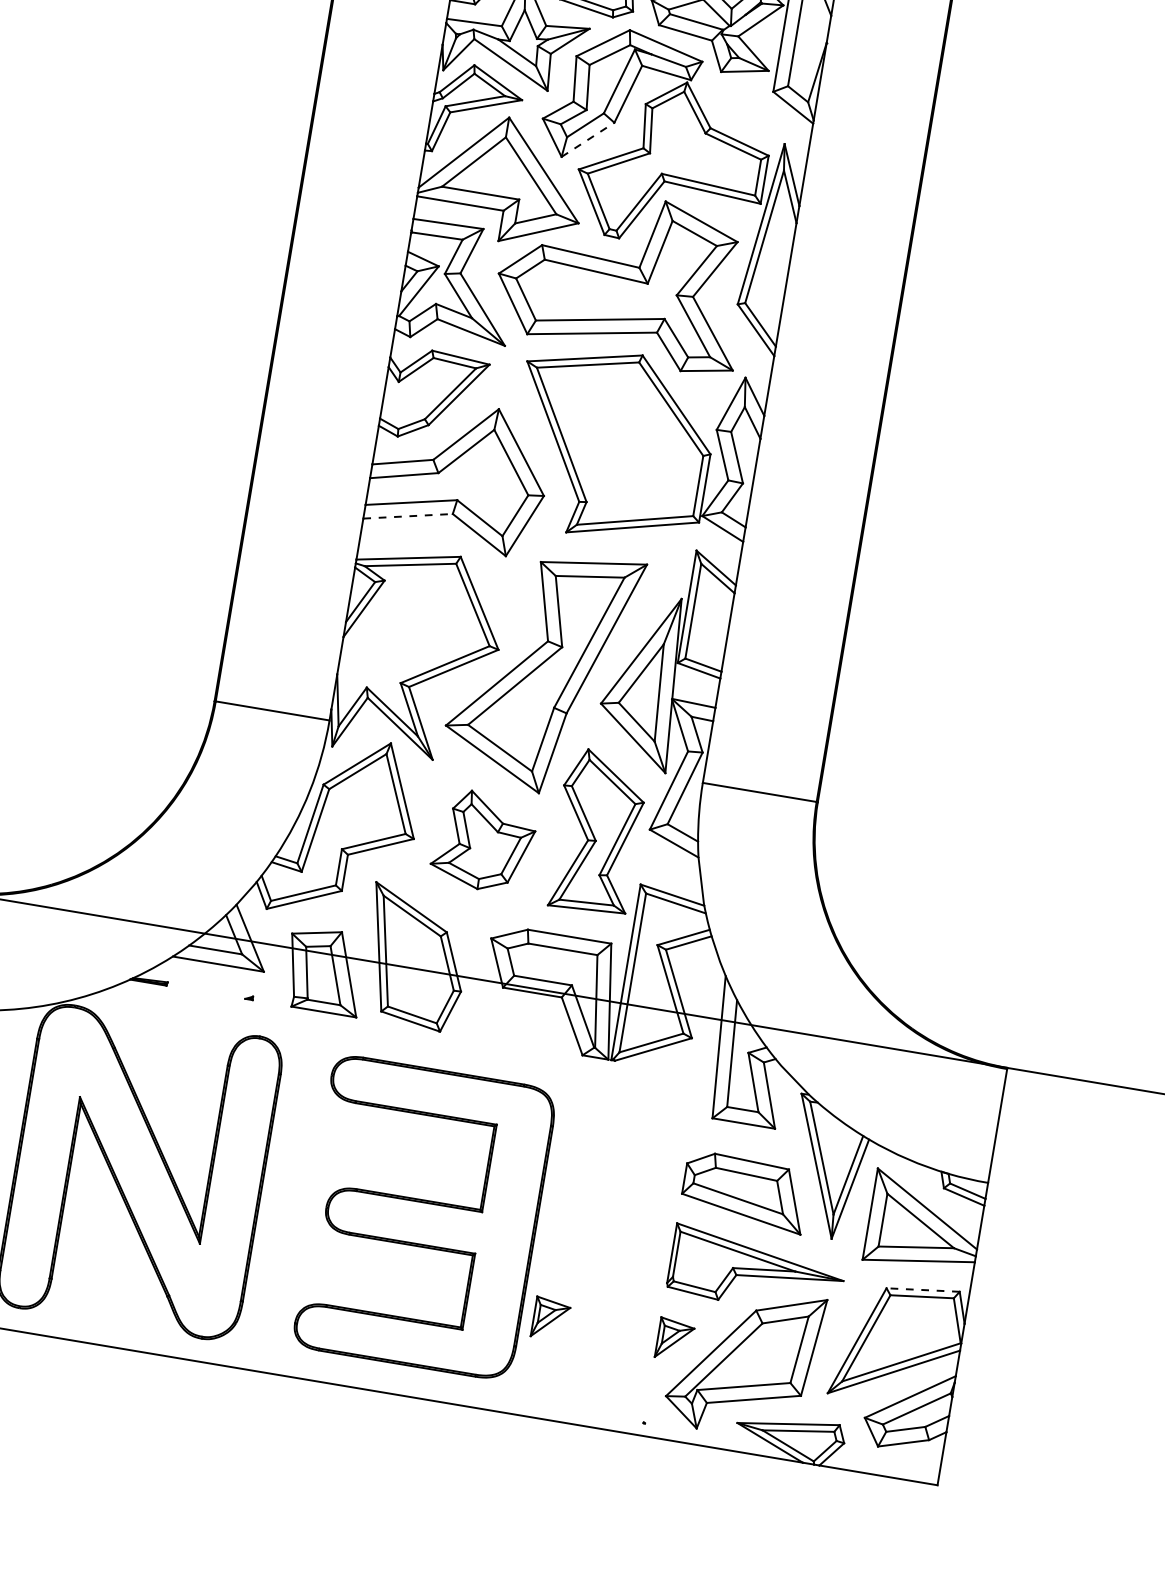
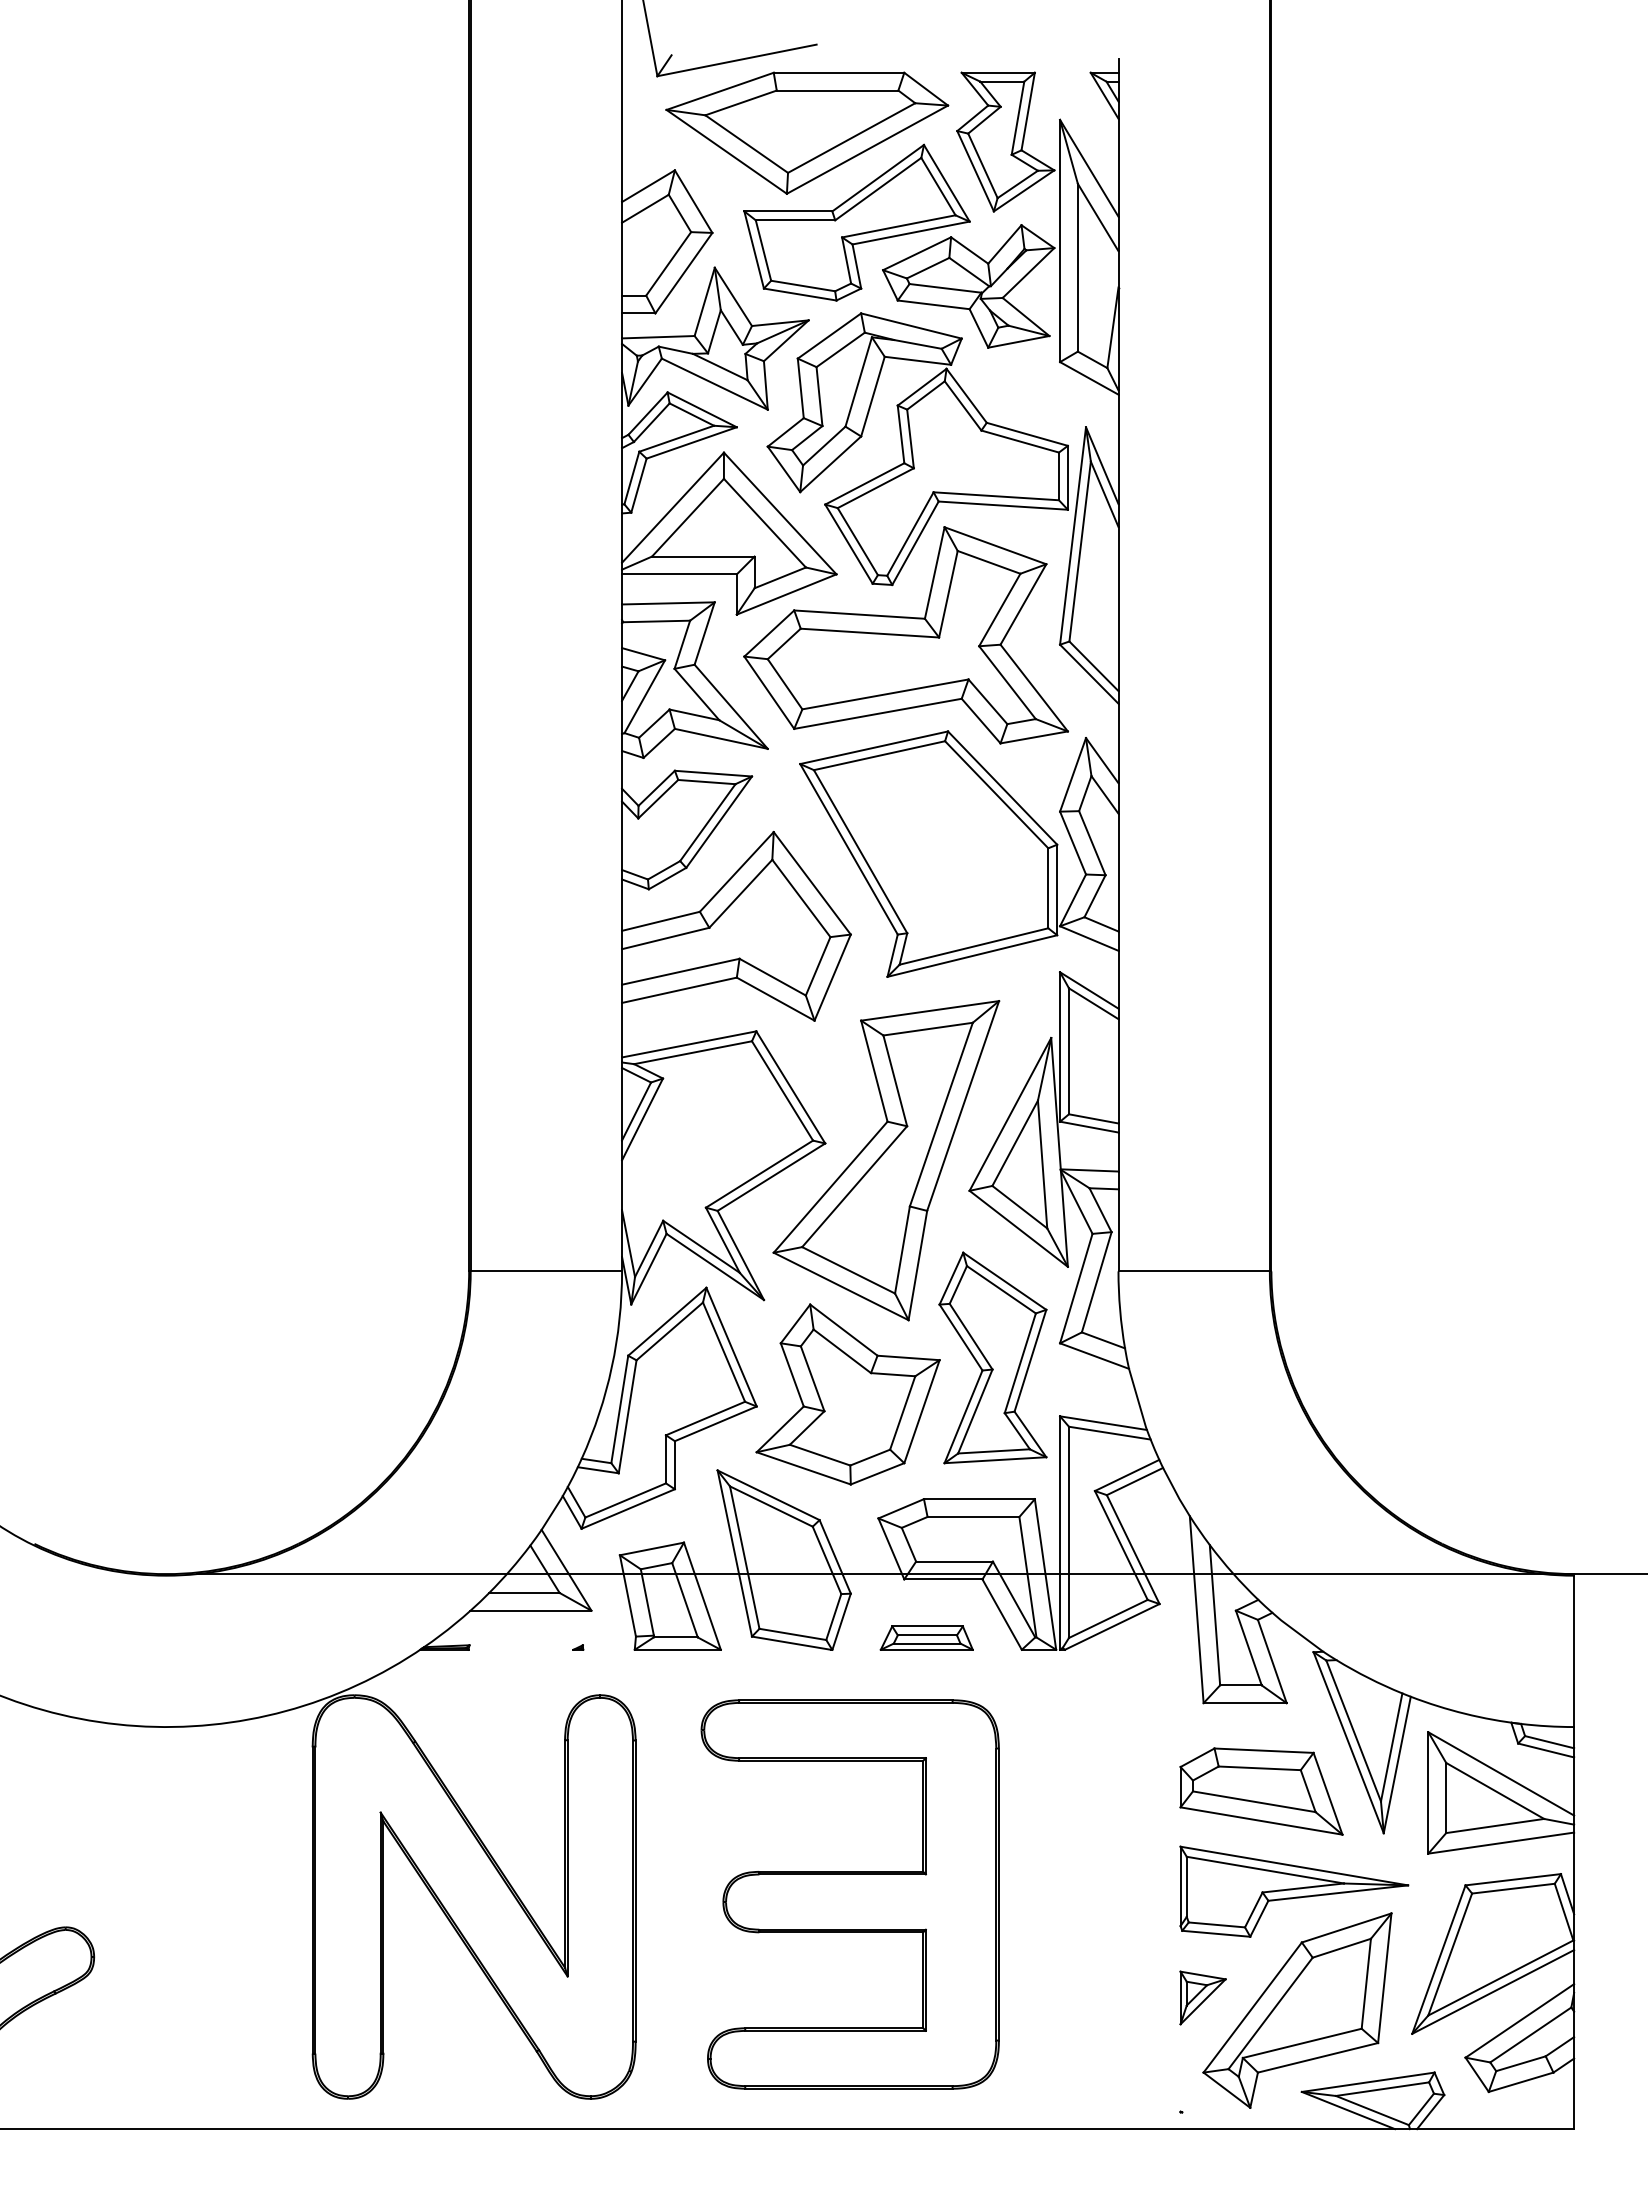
line: (588, 139) -> (831, 463), dashed -> solid
line: (408, 516) -> (679, 990), dashed -> solid
part: (483, 841) -> (847, 1394), size x1.43
part: (512, 1034) -> (926, 1637), added
line: (922, 1289) -> (1512, 1879), dashed -> solid
part: (550, 1318) -> (1037, 1997), removed

